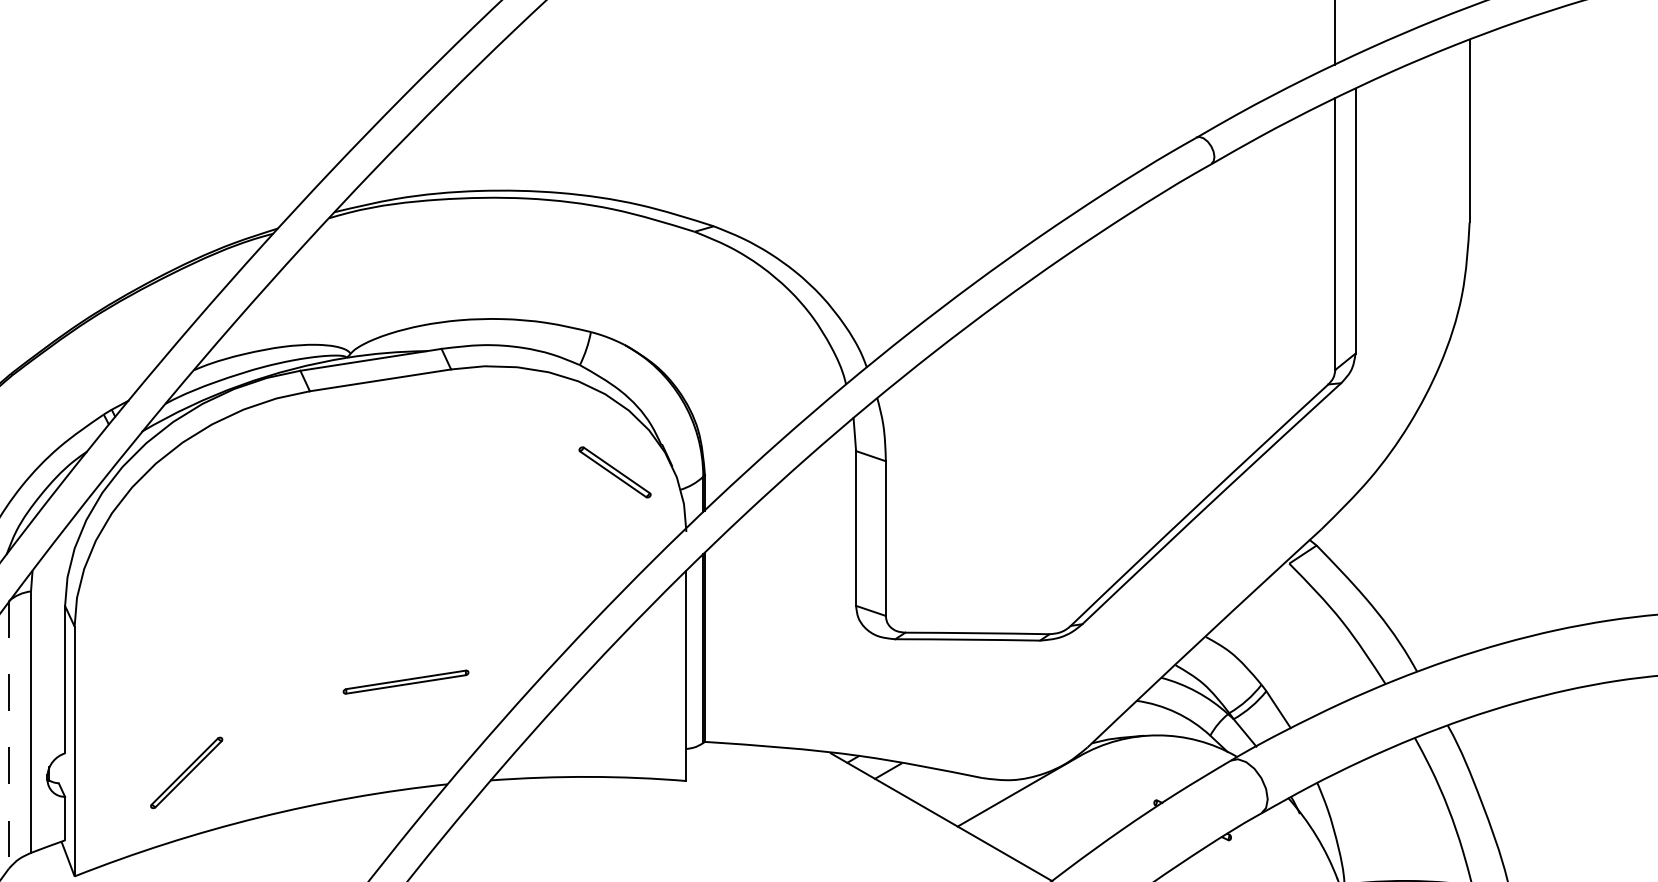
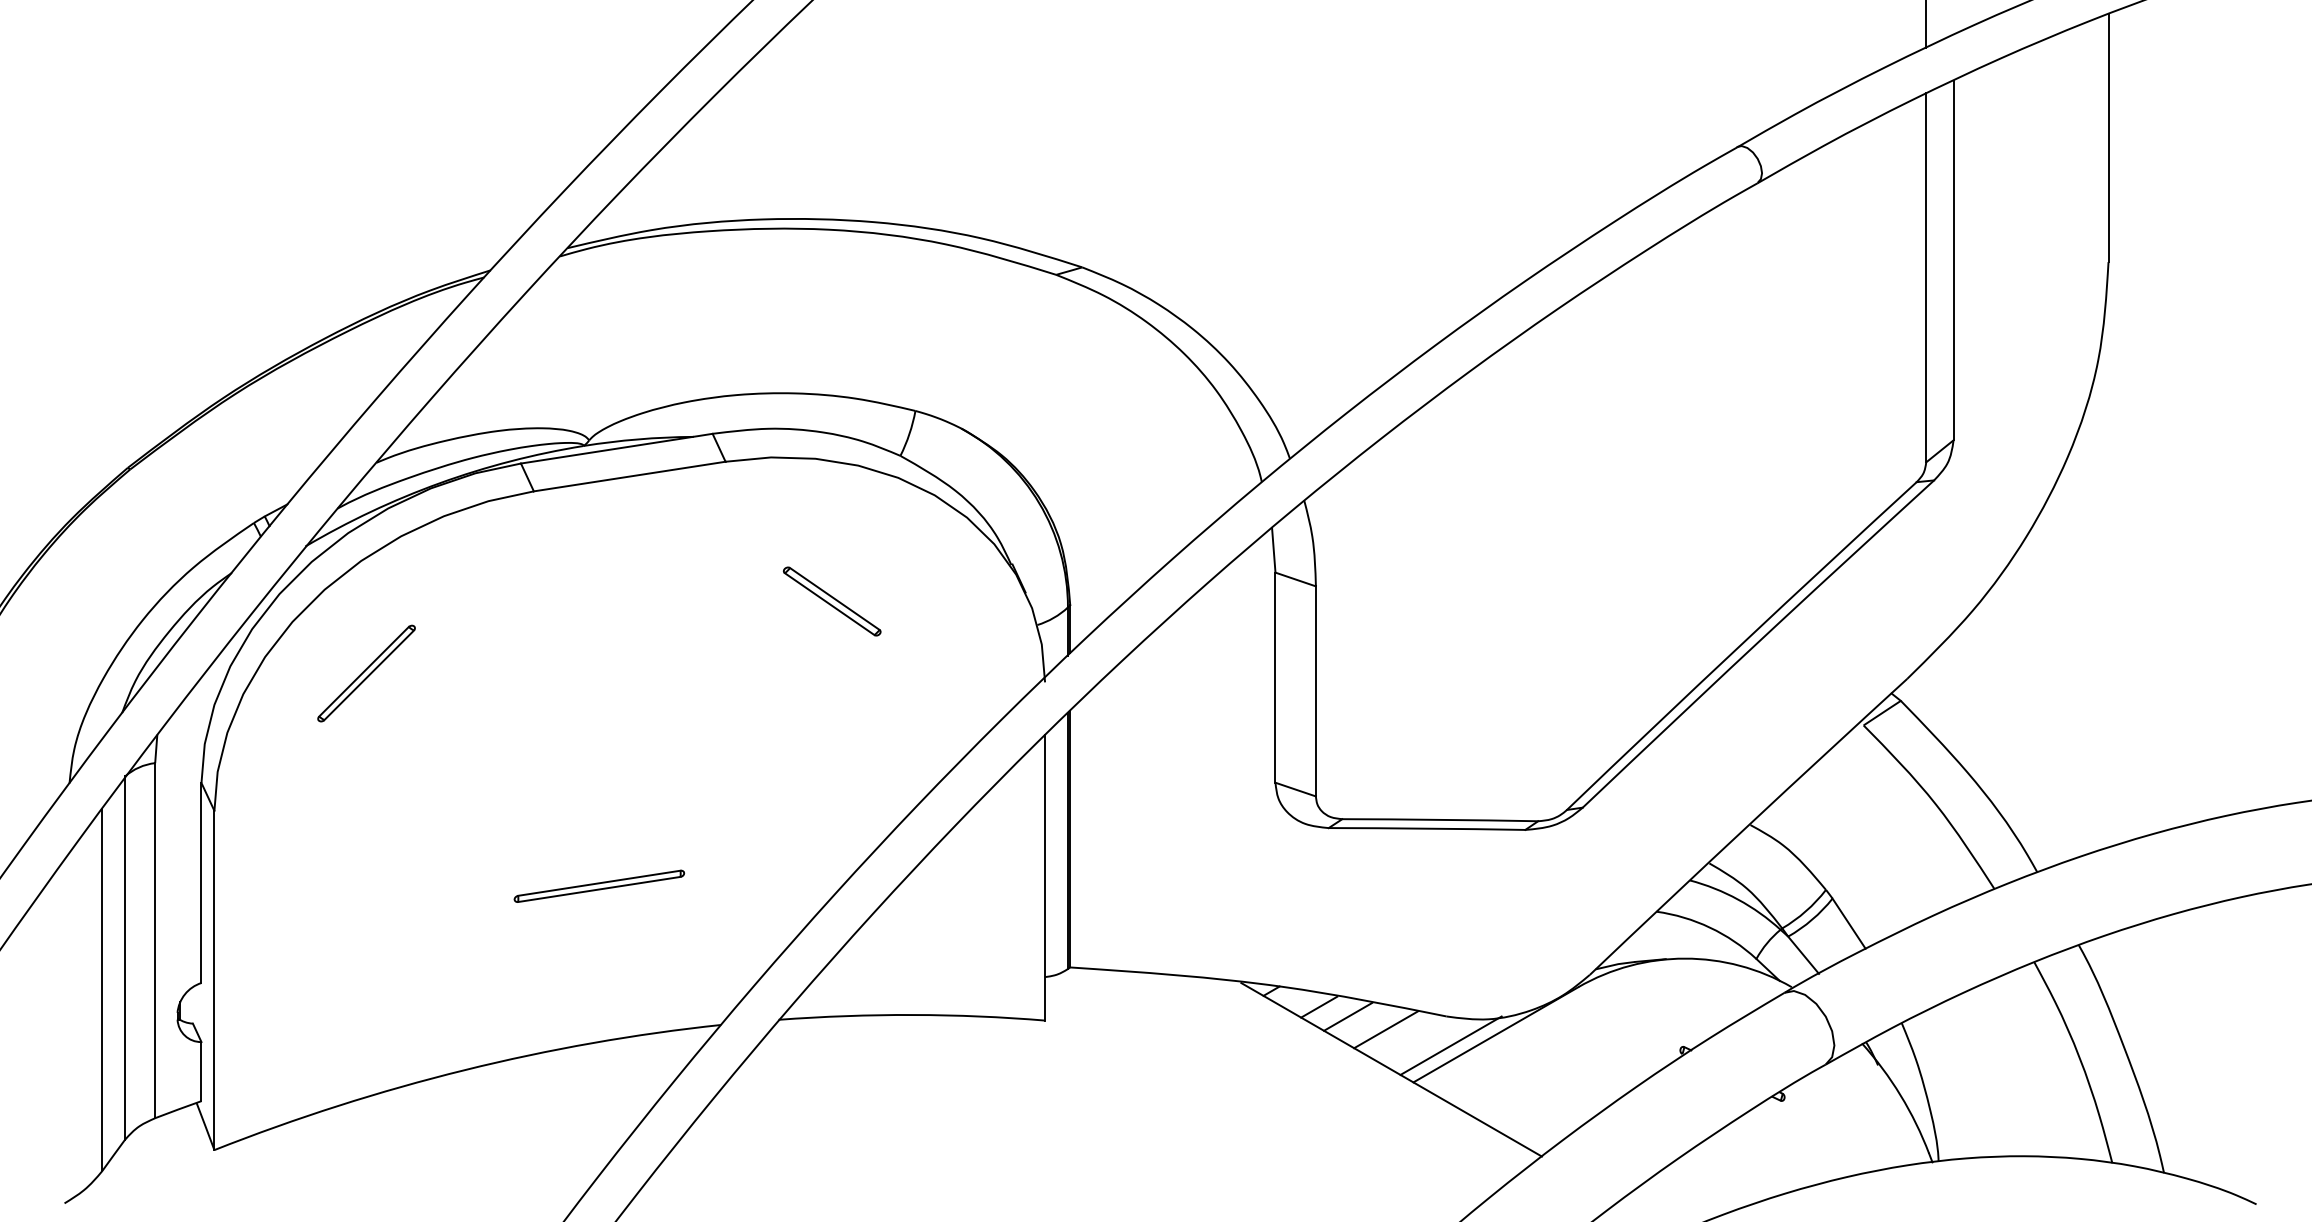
part: (615, 472) -> (832, 601), moved
part: (406, 681) -> (599, 885), moved
line: (9, 735) -> (125, 958), dashed -> solid
part: (186, 772) -> (366, 673), moved
line: (909, 778) -> (1348, 1016), added
line: (937, 787) -> (1386, 1029), added
line: (985, 799) -> (1450, 1045), added

